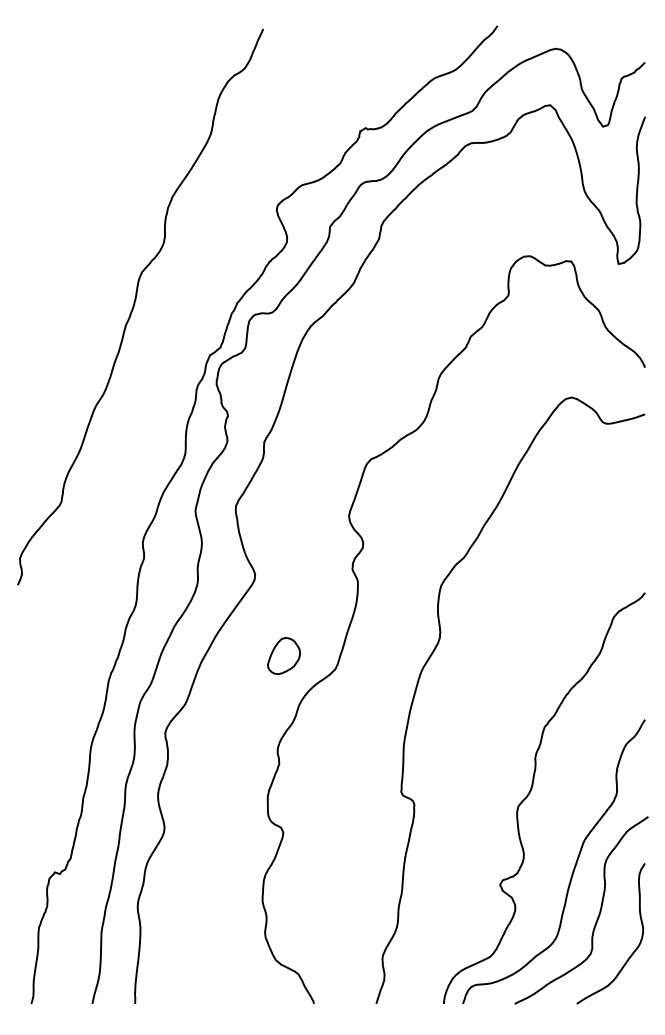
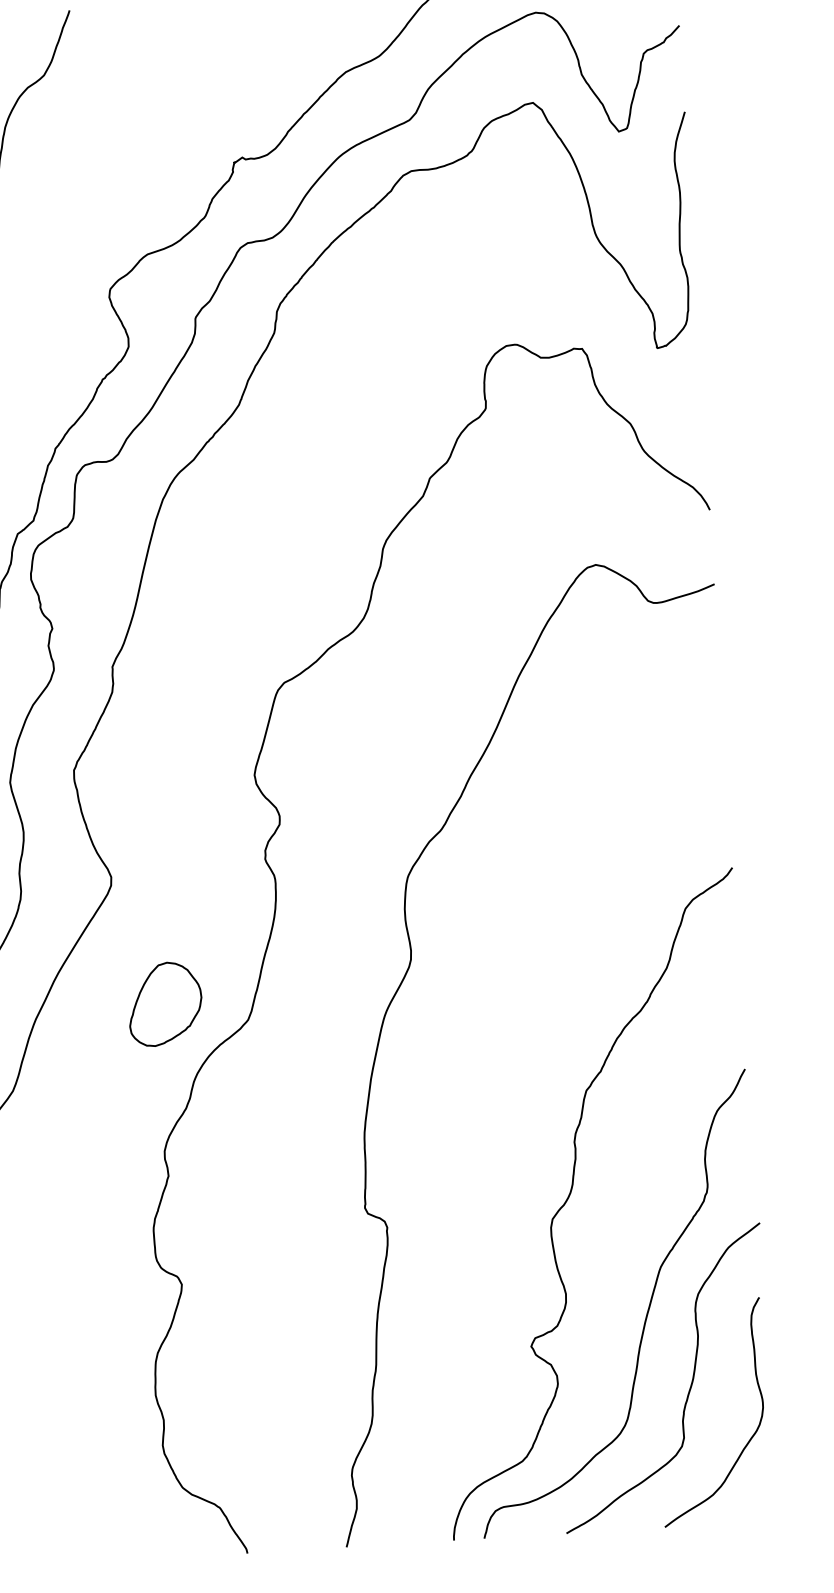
part: (283, 655) -> (164, 1003), size x1.43

